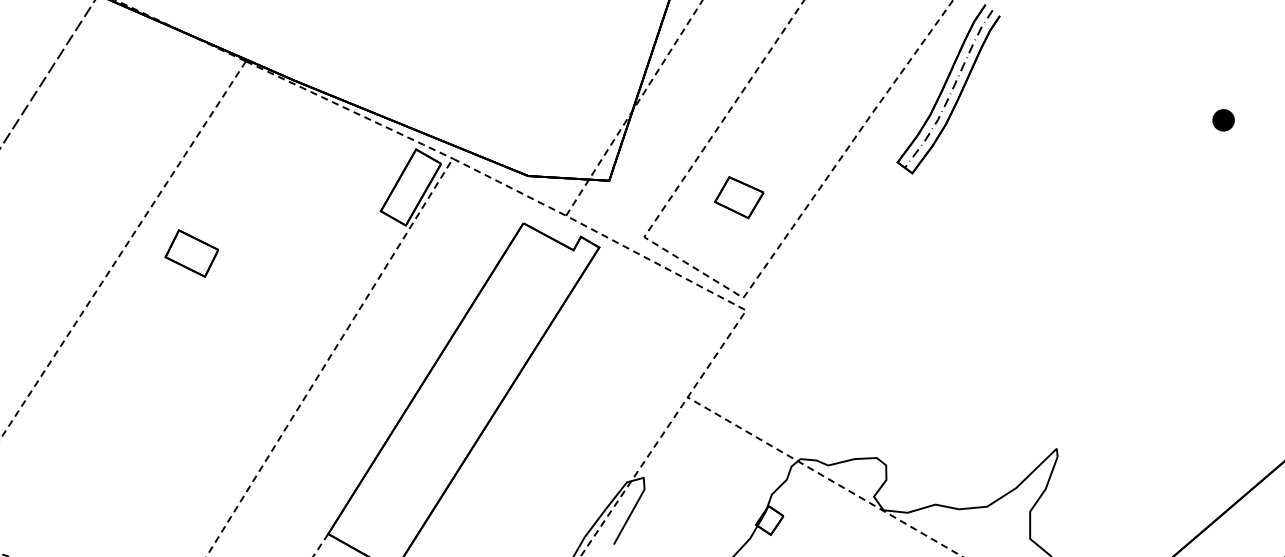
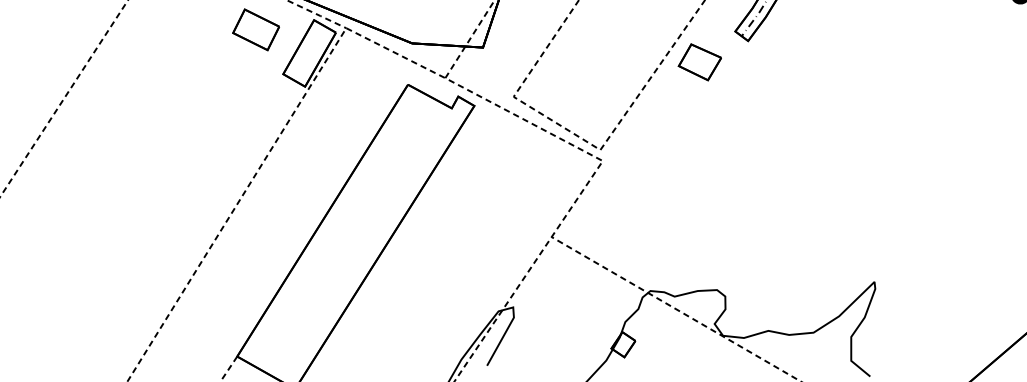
part: (739, 197) -> (700, 62), moved
part: (191, 253) -> (255, 29), moved

